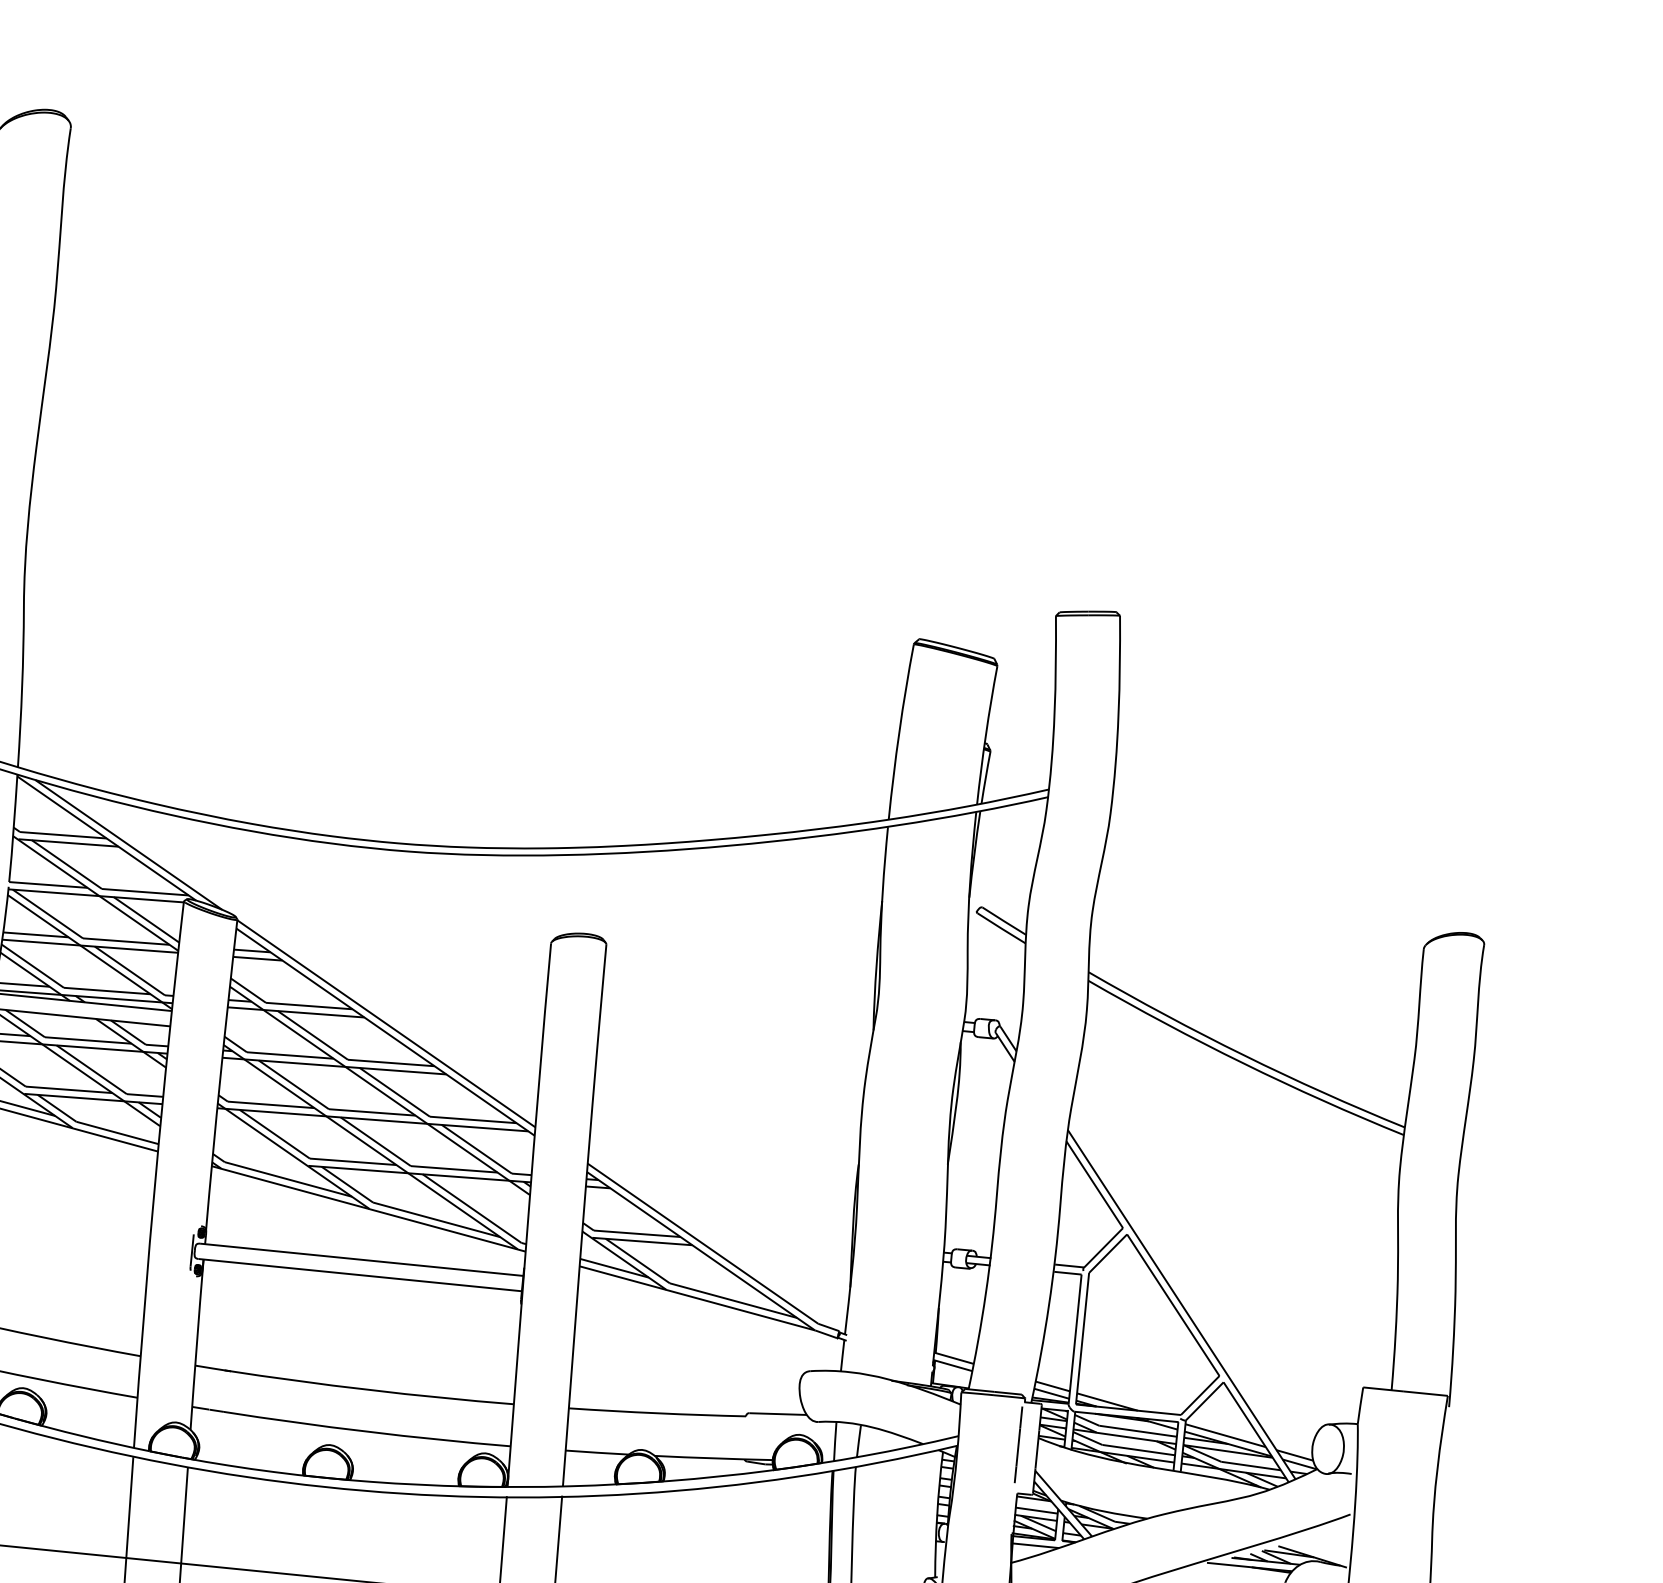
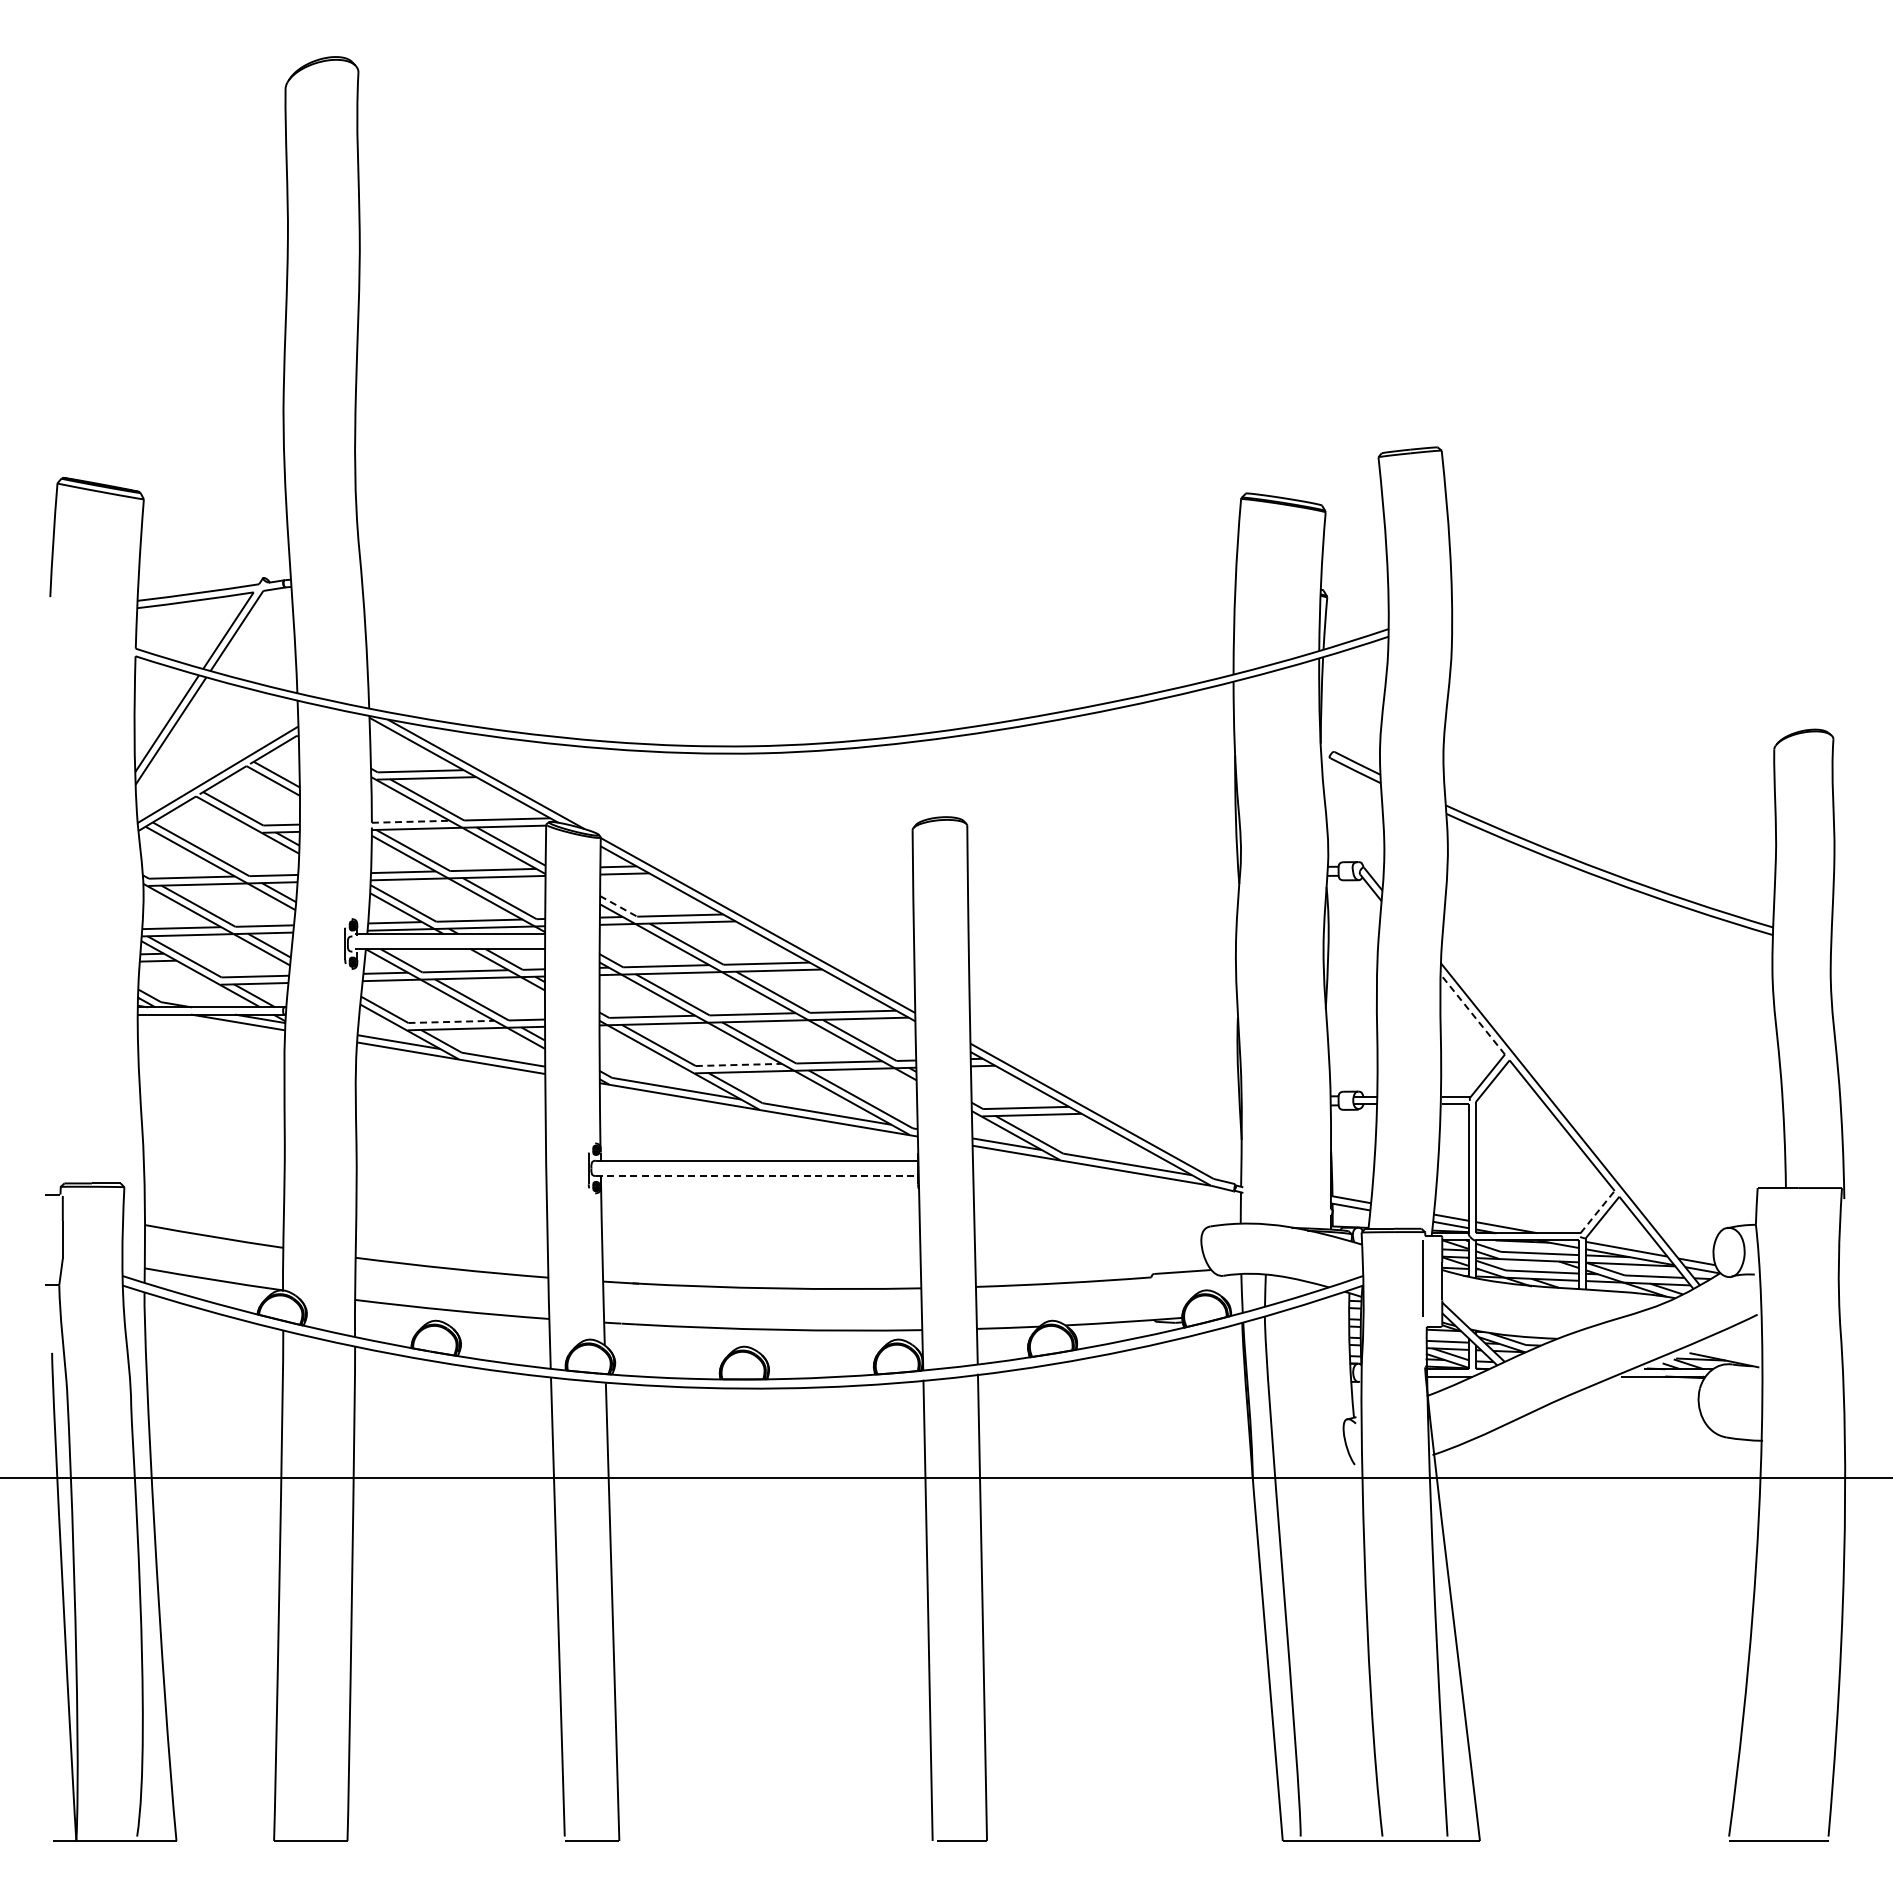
line: (49, 884) -> (411, 821), solid -> dashed
line: (249, 990) -> (619, 906), solid -> dashed
line: (70, 1089) -> (452, 1021), solid -> dashed
line: (353, 1161) -> (739, 1064), solid -> dashed
line: (1094, 1184) -> (1472, 1014), solid -> dashed
line: (360, 1275) -> (757, 1176), solid -> dashed
line: (1200, 1394) -> (1597, 1211), solid -> dashed

